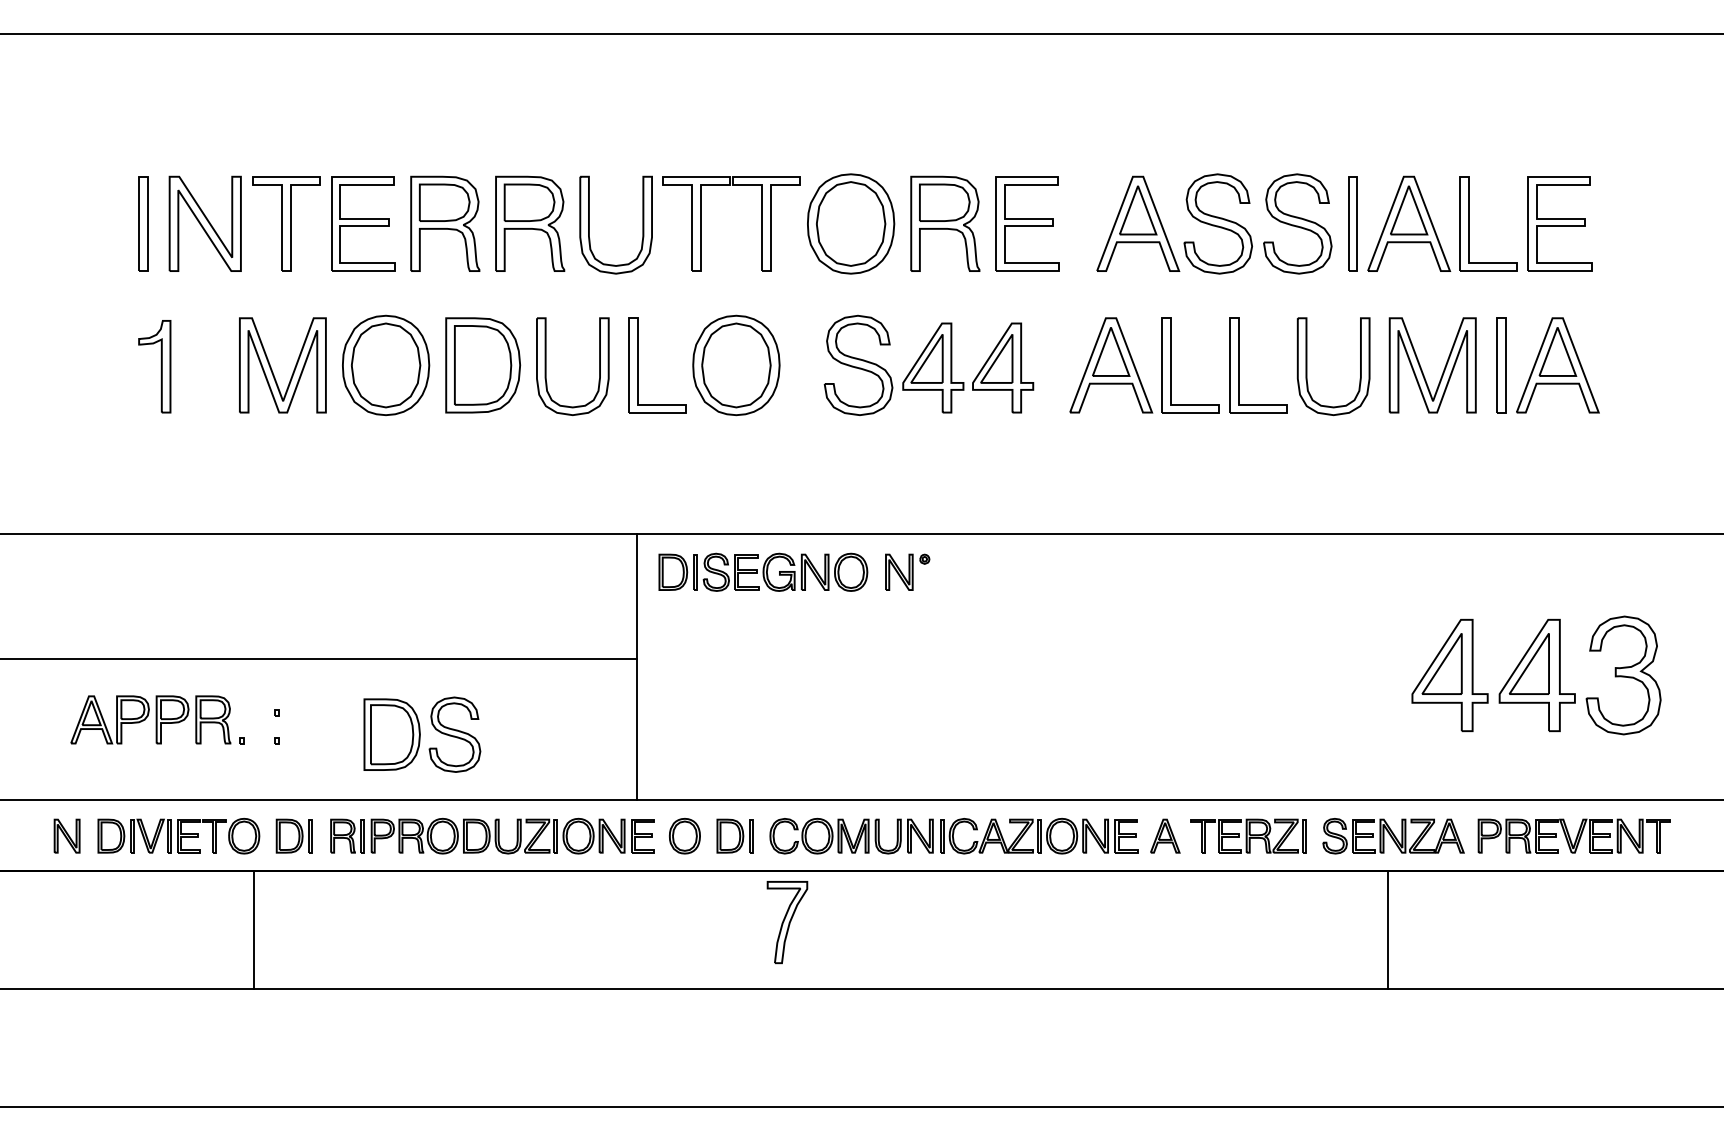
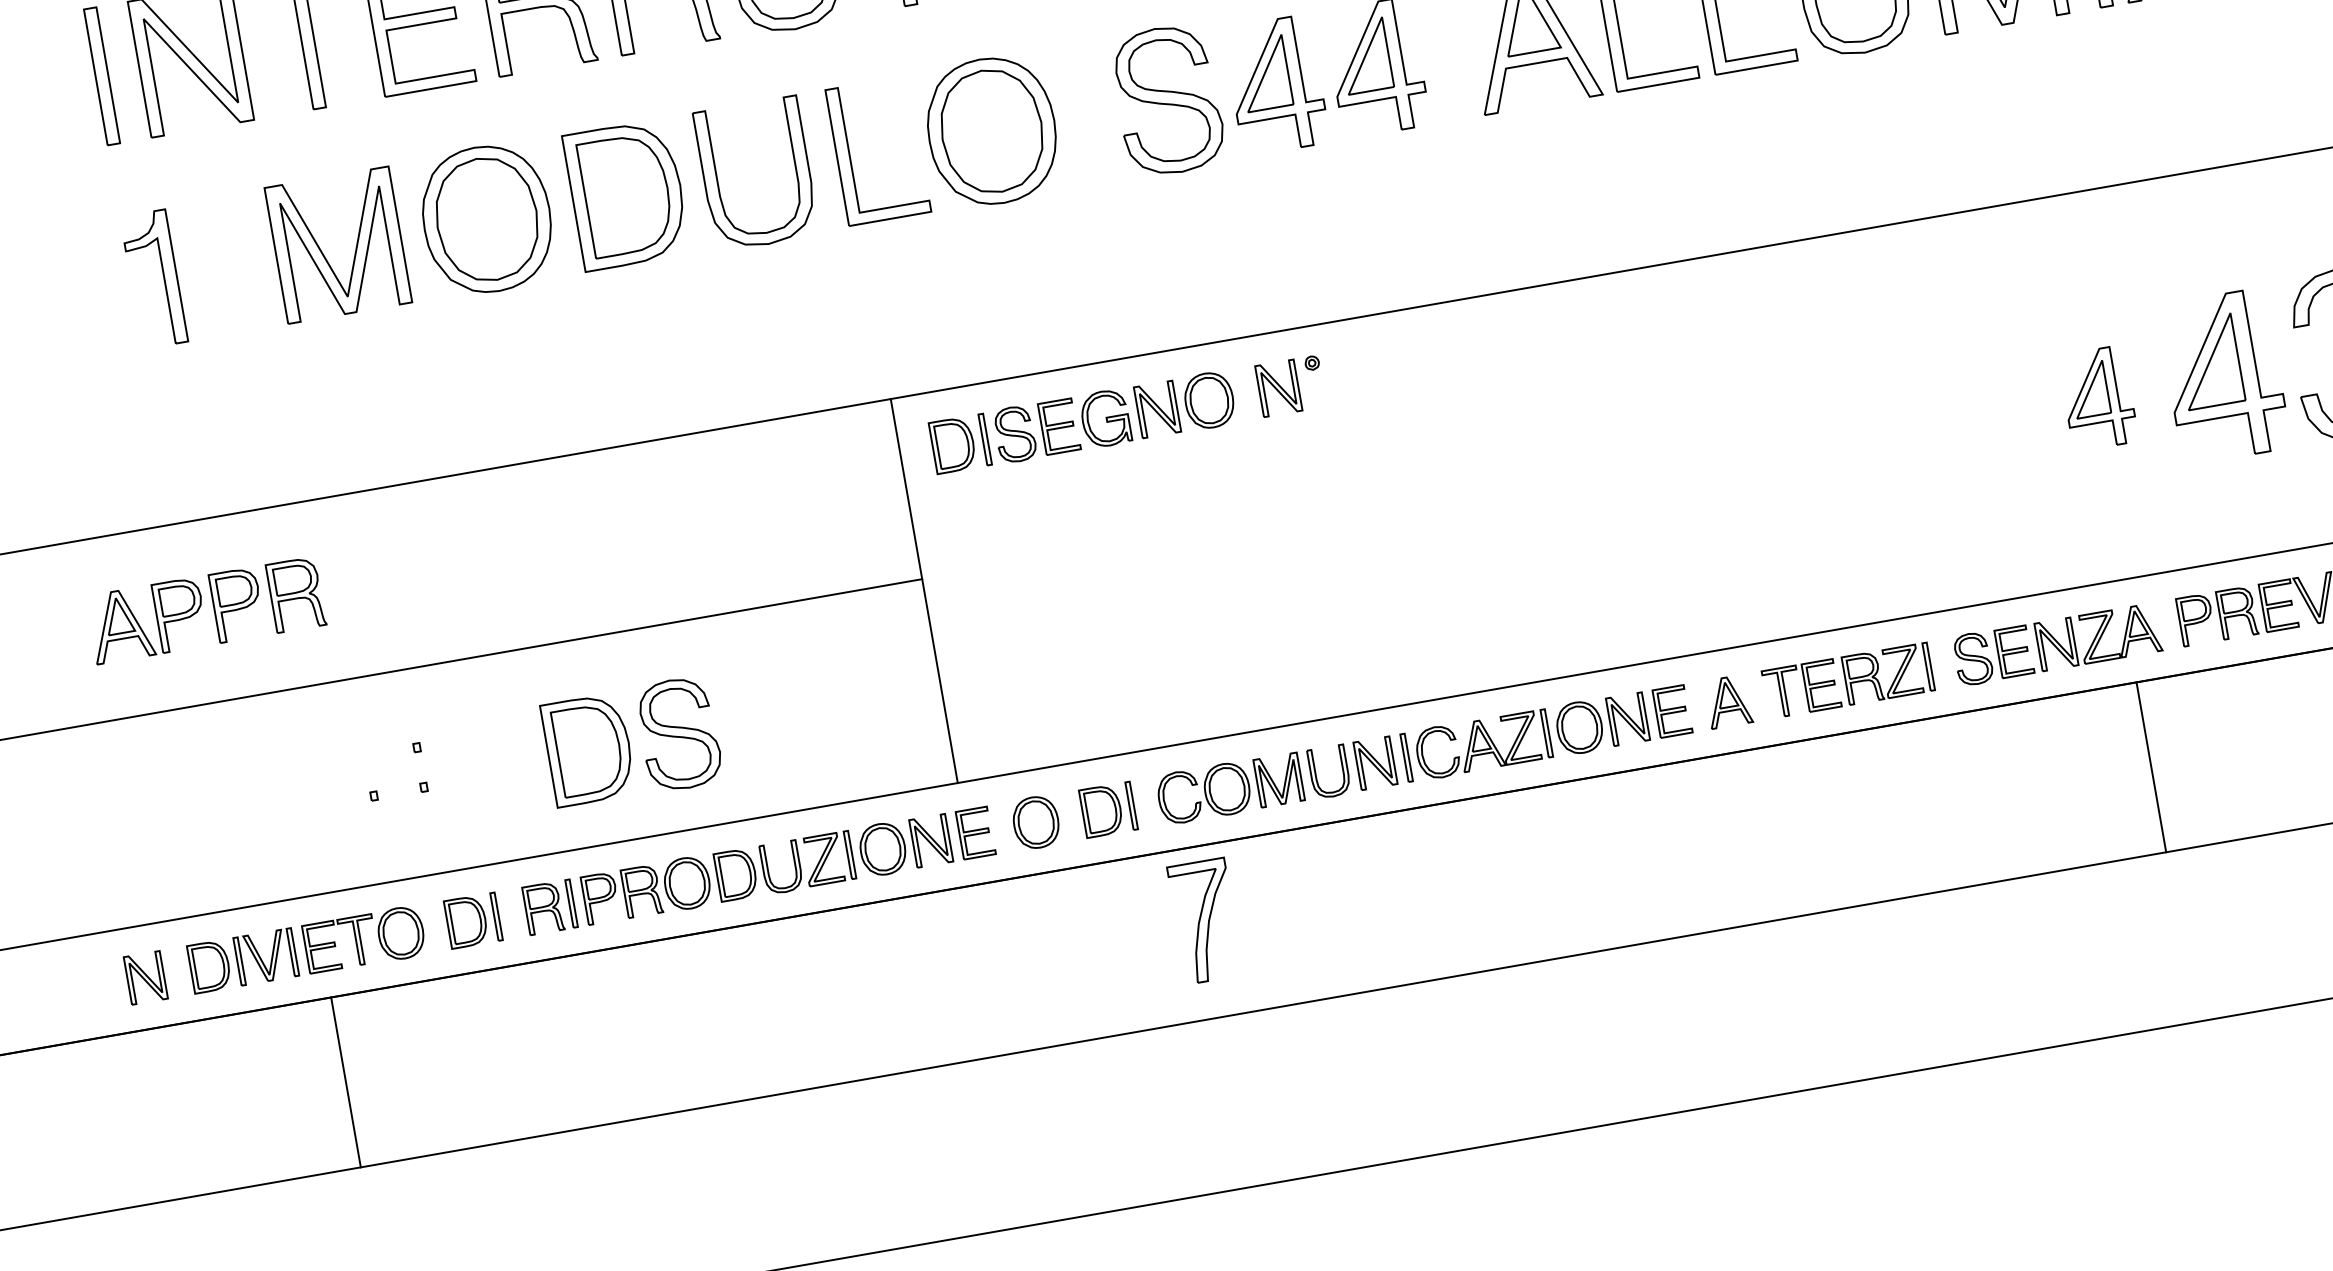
part: (1449, 675) -> (2097, 398), size x0.6
part: (150, 719) -> (205, 610), moved
line: (253, 930) -> (345, 1083), moved
line: (1388, 930) -> (2151, 767), moved

